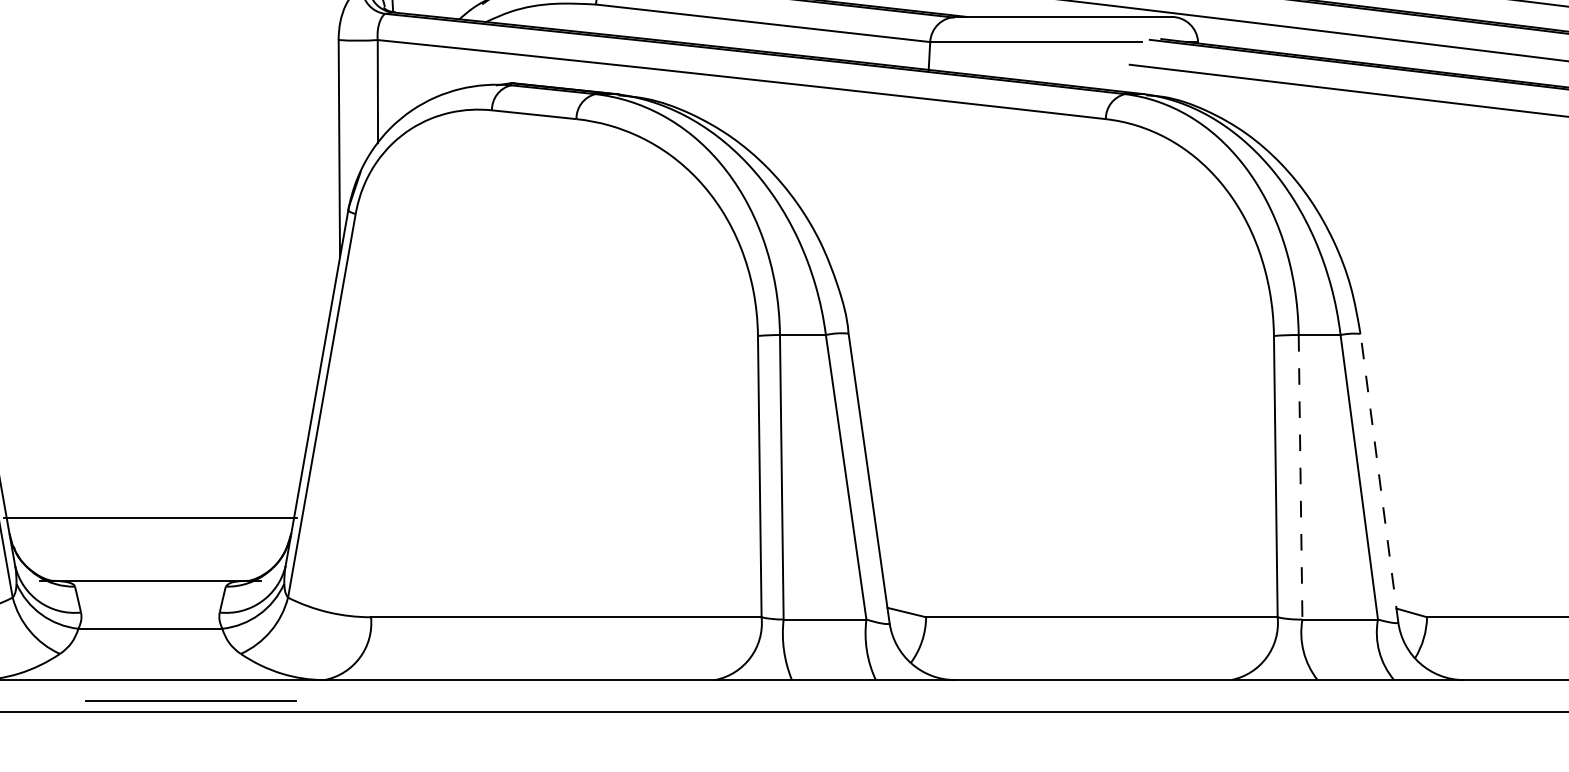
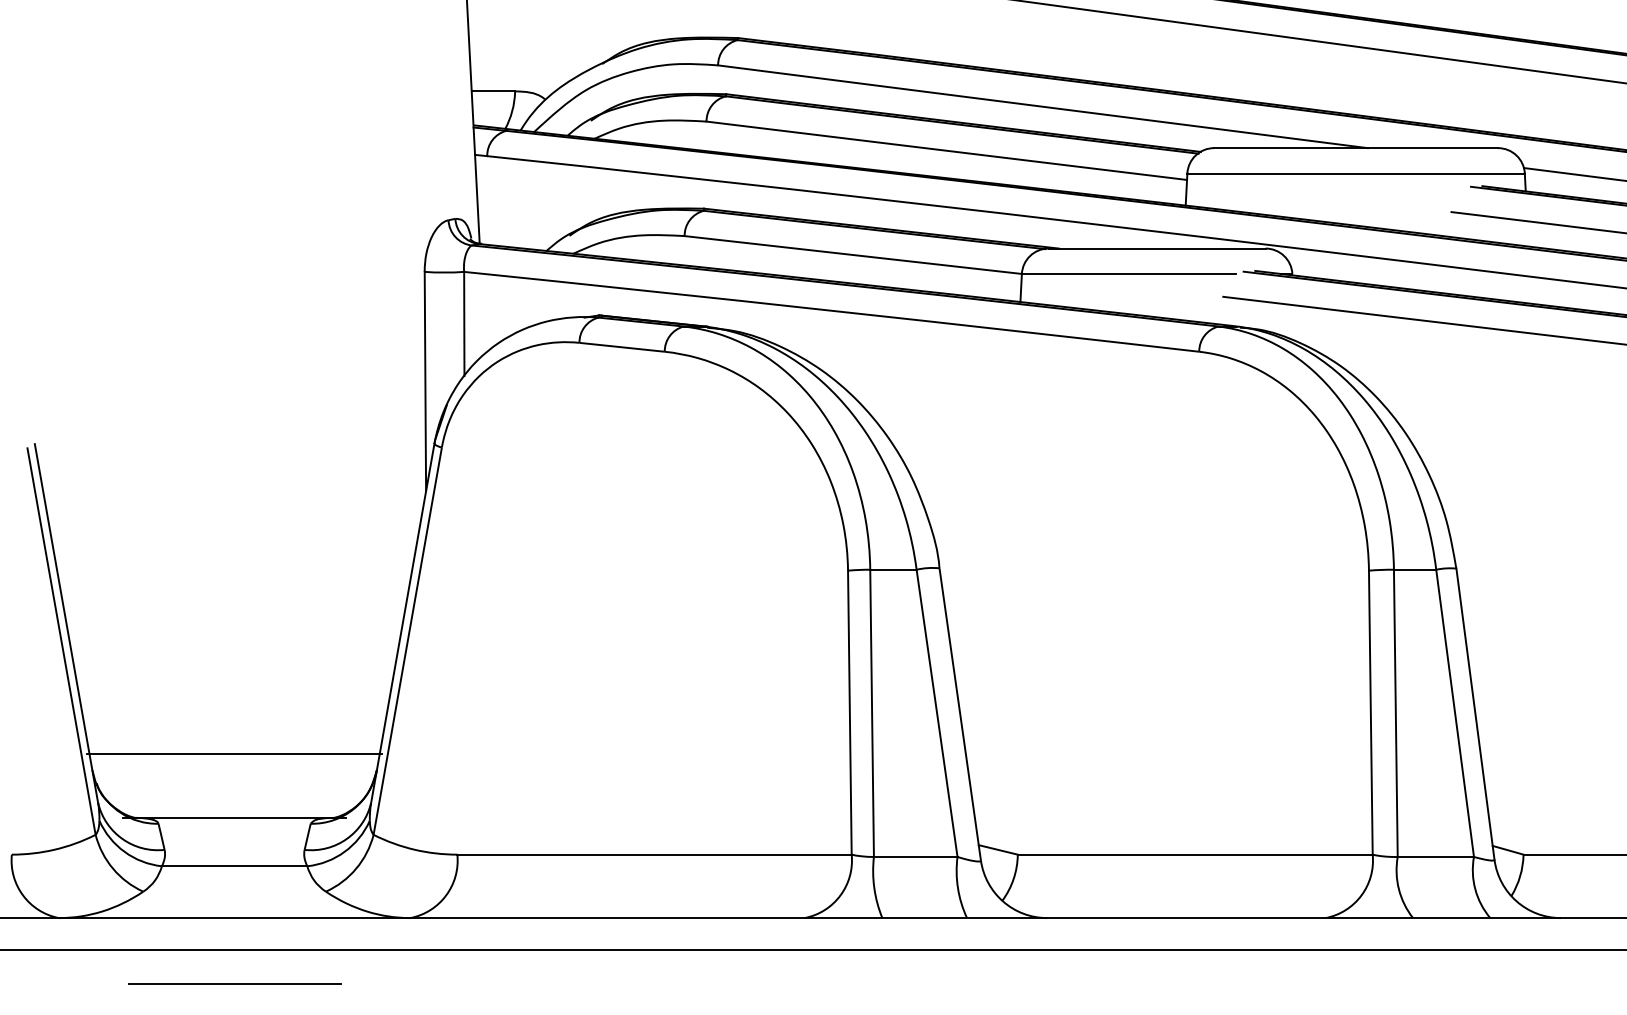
line: (1300, 477) -> (1395, 713), dashed -> solid
line: (1379, 478) -> (1475, 714), dashed -> solid
line: (190, 700) -> (234, 983), moved

